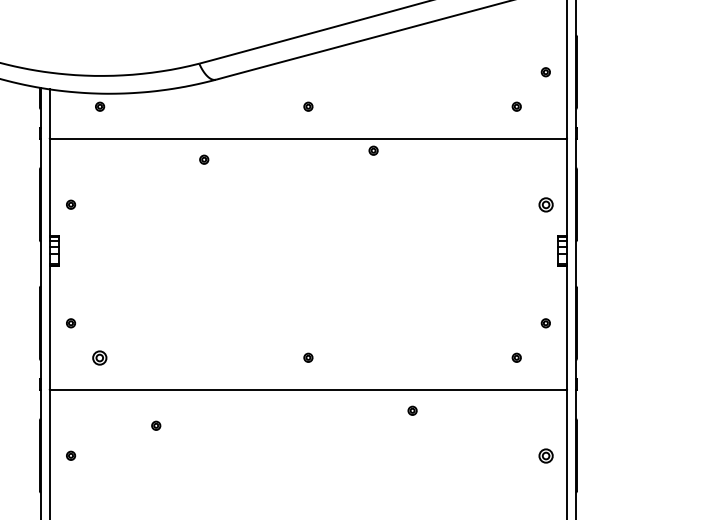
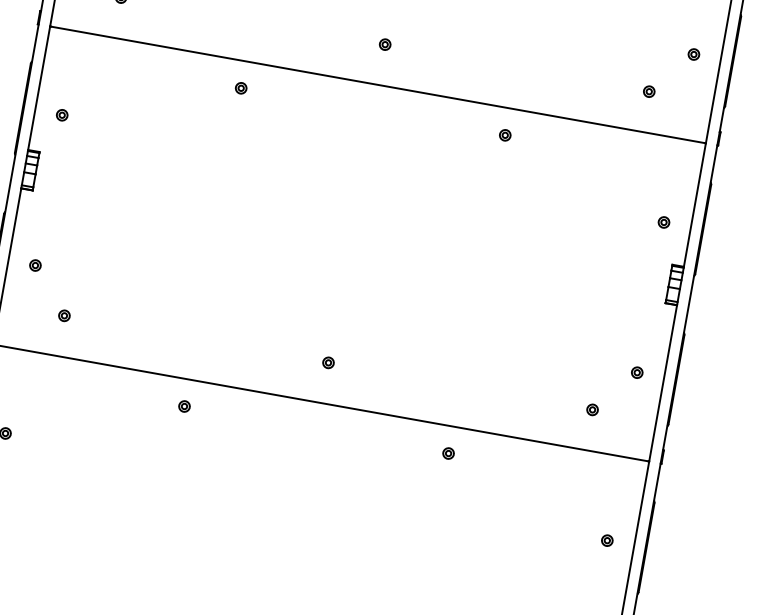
part: (373, 150) -> (505, 135), moved
part: (545, 204) -> (663, 222), size x0.62
part: (100, 357) -> (65, 315), size x0.62
part: (156, 425) -> (184, 406), moved
part: (545, 455) -> (606, 540), size x0.62

